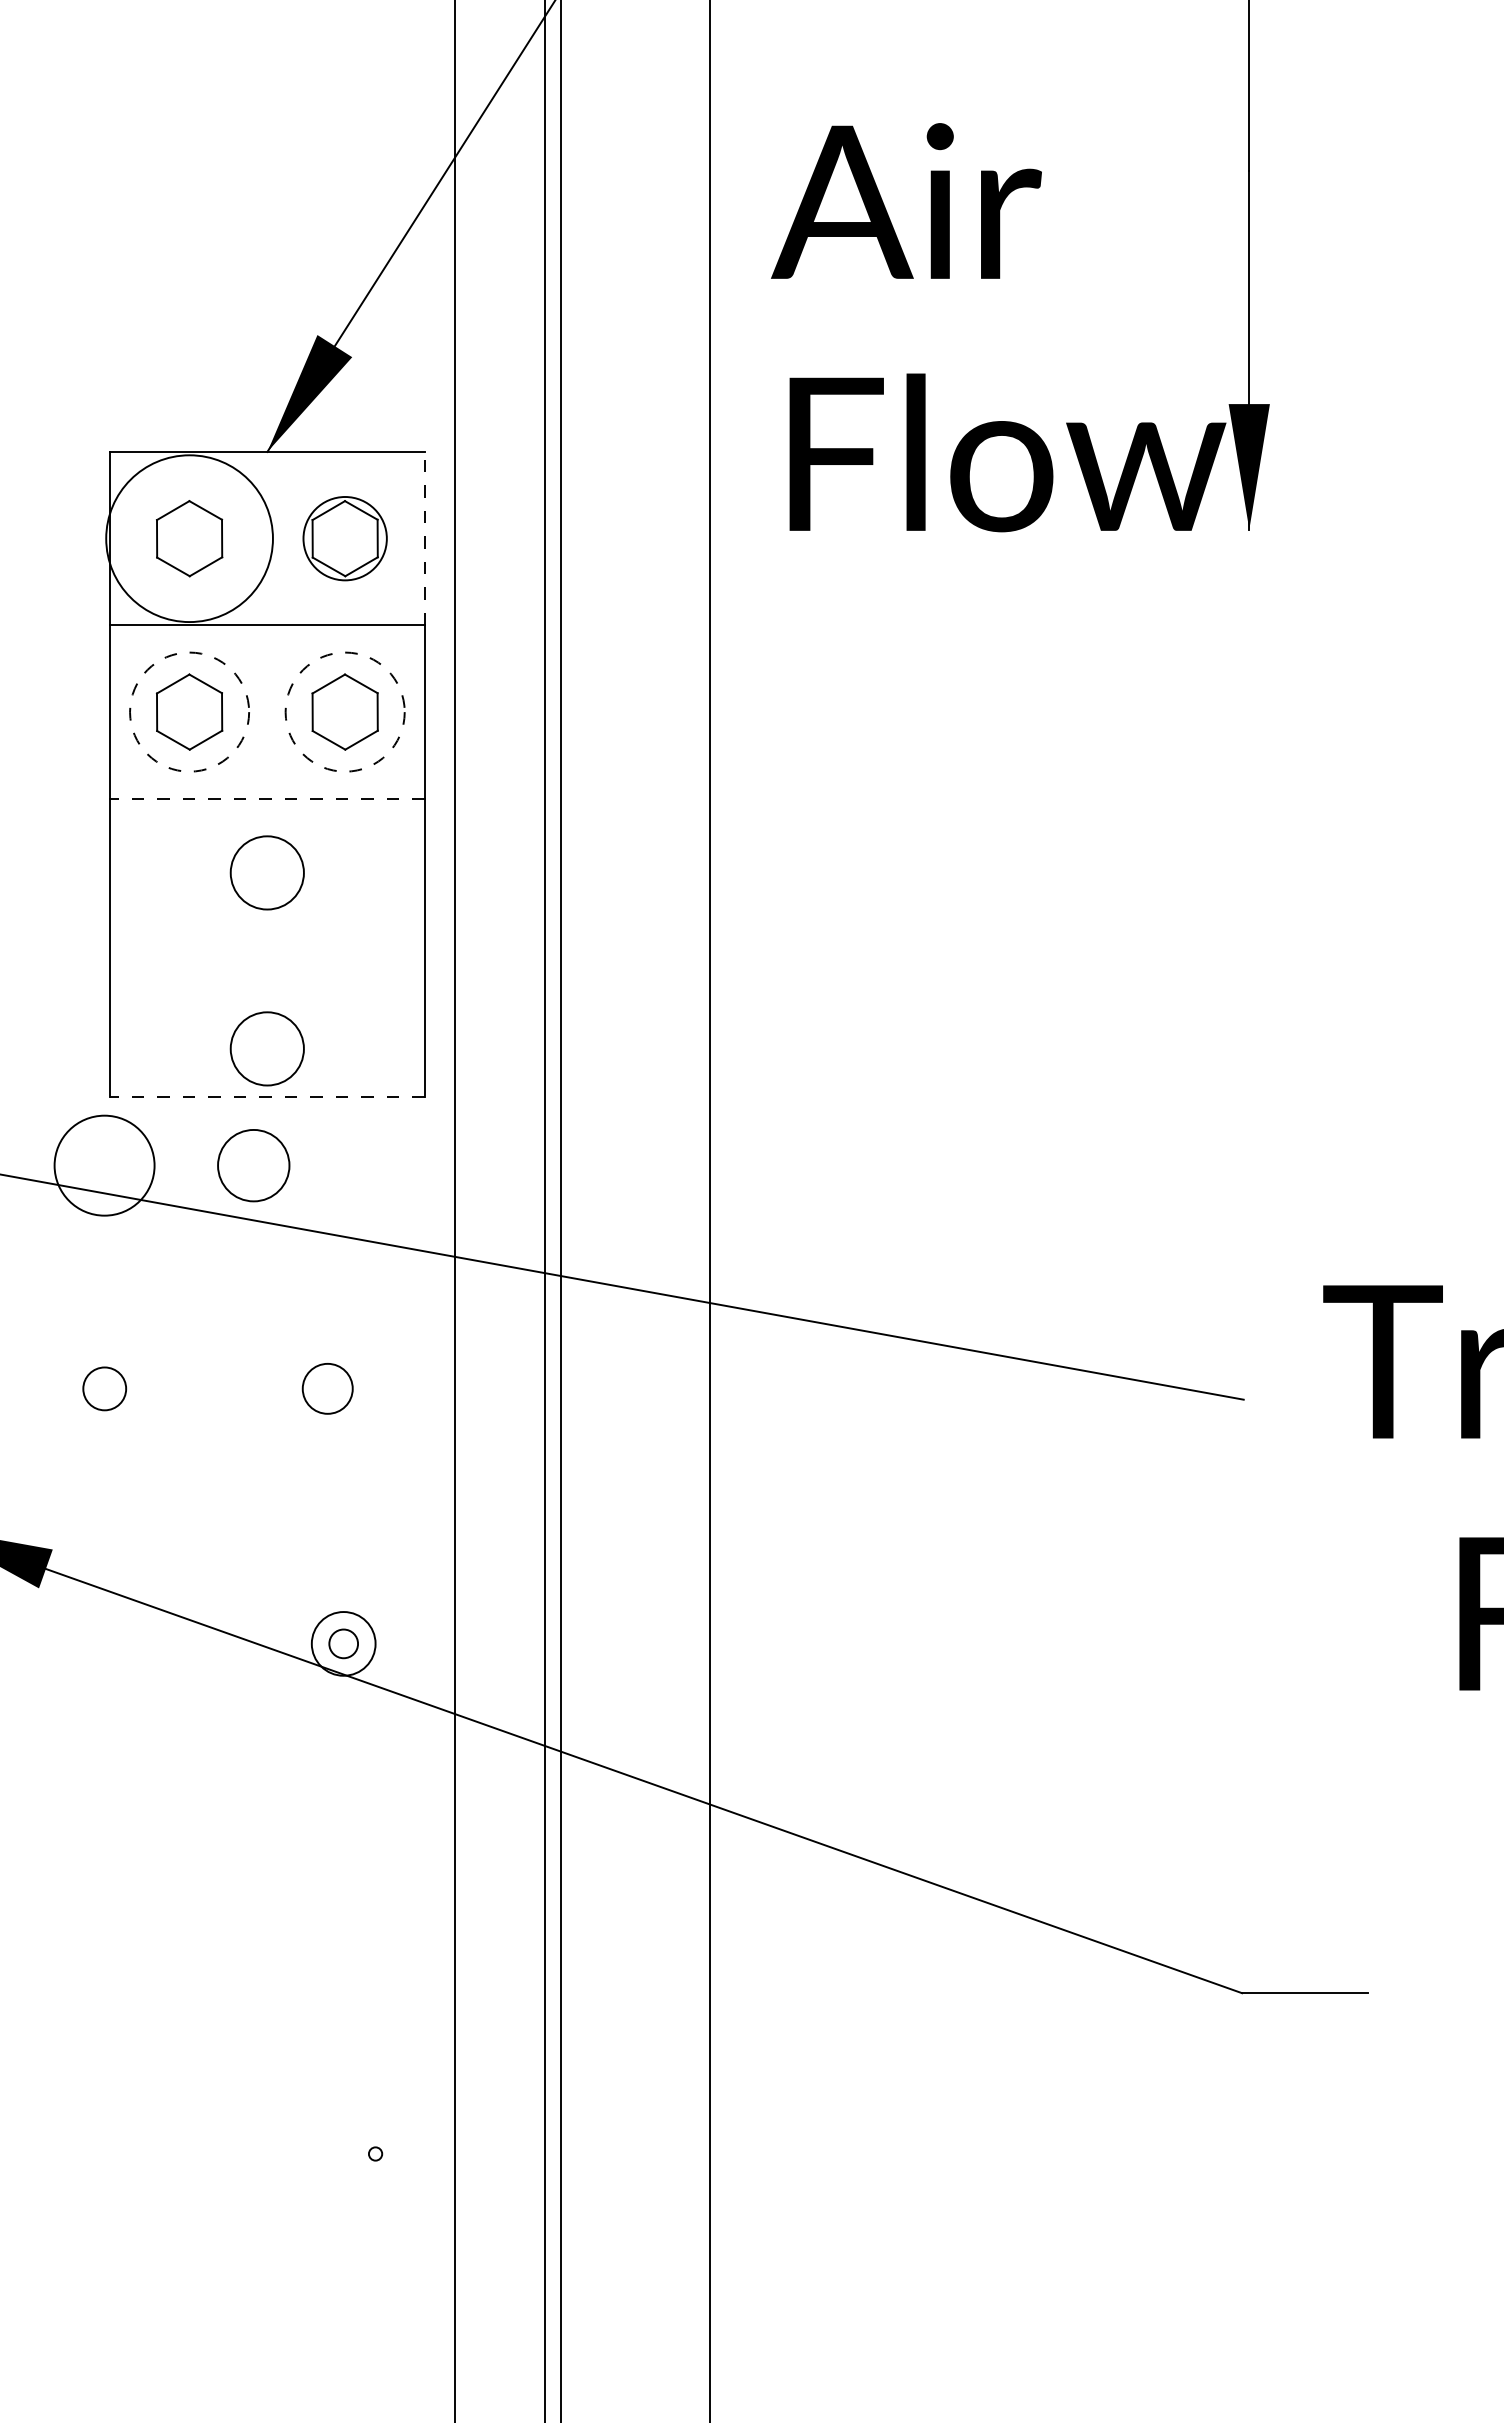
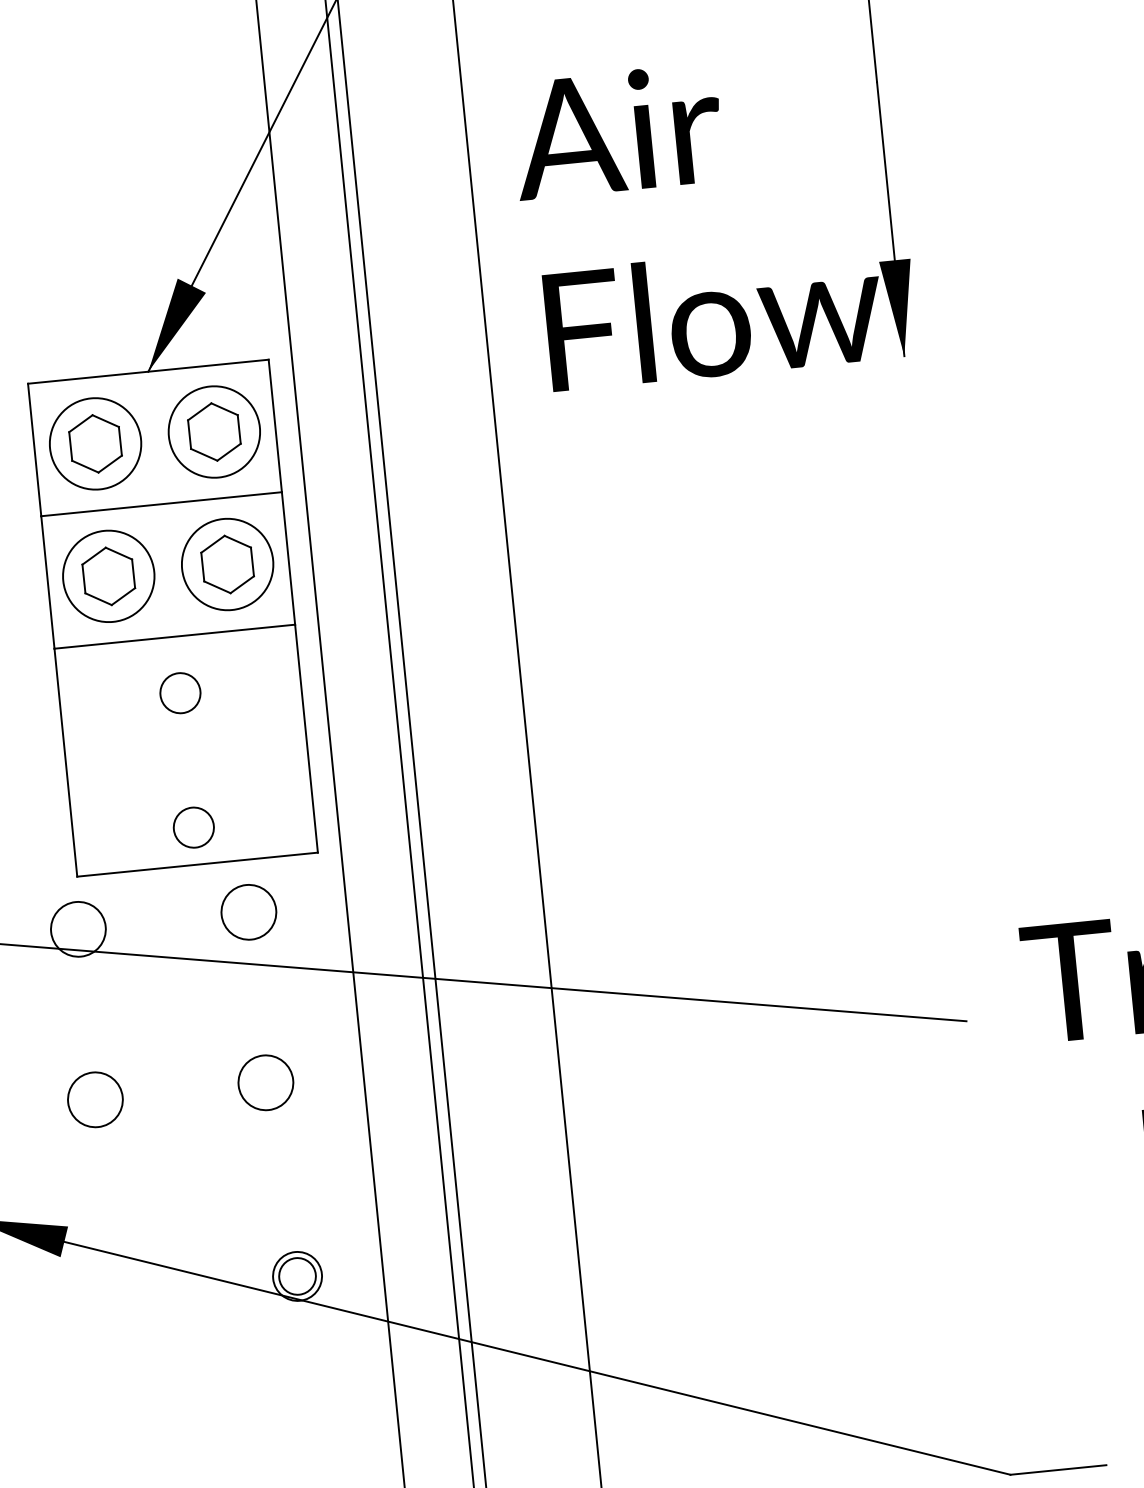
circle: (189, 538) -> (95, 443), size x0.71
circle: (344, 538) -> (213, 431), size x1.43
line: (424, 538) -> (274, 425), dashed -> solid
circle: (189, 711) -> (108, 575), dashed -> solid
circle: (344, 711) -> (227, 564), dashed -> solid
line: (266, 798) -> (174, 636), dashed -> solid
circle: (267, 872) -> (180, 692), size x0.71
circle: (267, 1048) -> (193, 827), size x0.71
line: (266, 1097) -> (196, 864), dashed -> solid
circle: (104, 1165) -> (78, 929), size x0.71
circle: (253, 1165) -> (248, 912), moved
circle: (104, 1388) -> (95, 1099), size x1.67
circle: (327, 1388) -> (265, 1082), size x1.43
circle: (343, 1643) -> (297, 1276), size x1.67

